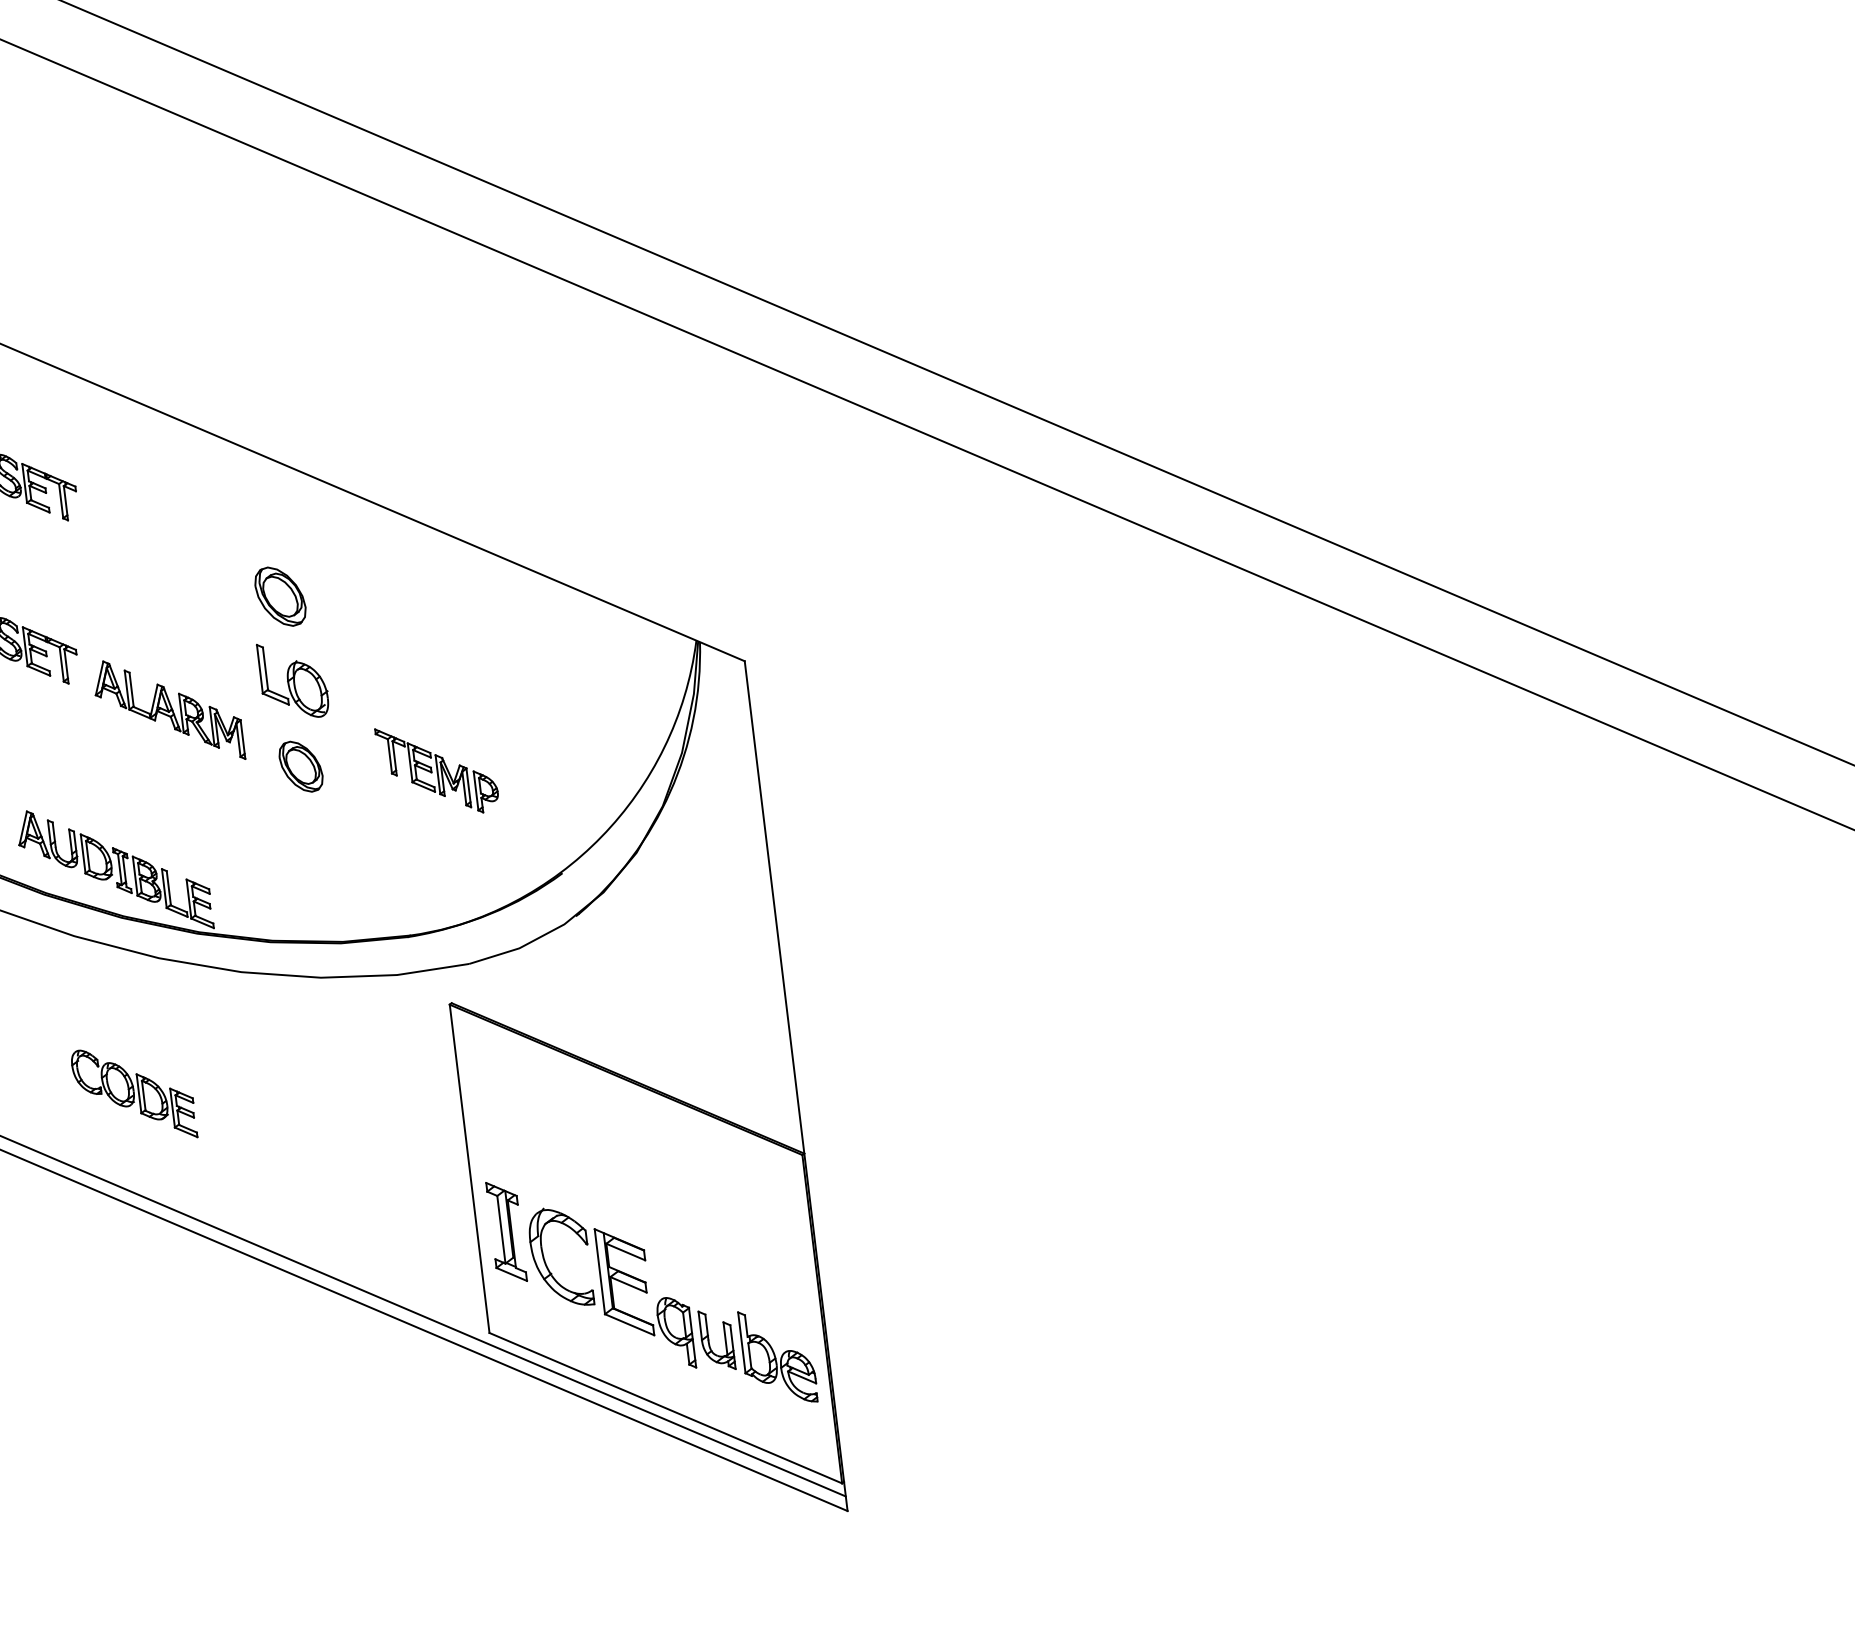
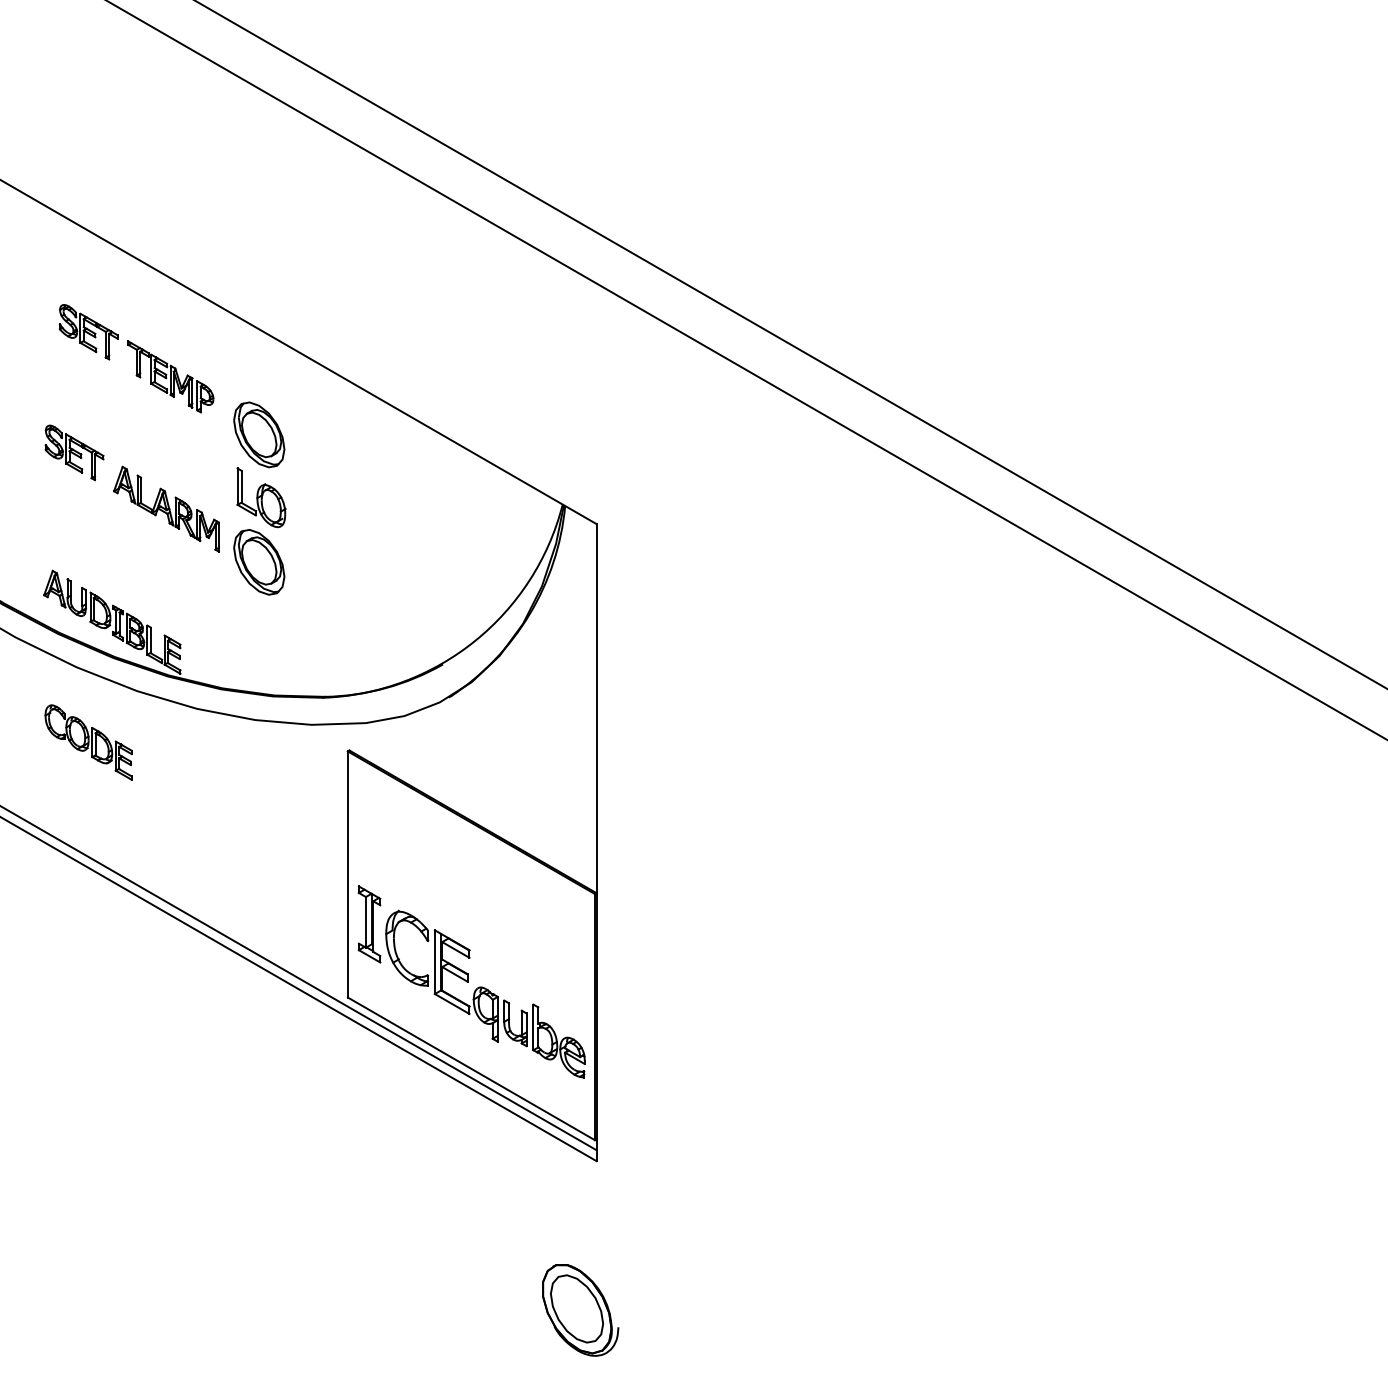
part: (280, 596) -> (259, 434), size x1.43
part: (301, 766) -> (259, 562), size x1.67
part: (436, 769) -> (170, 376), moved
part: (133, 1094) -> (88, 742), moved

